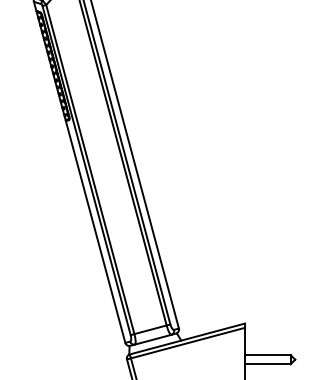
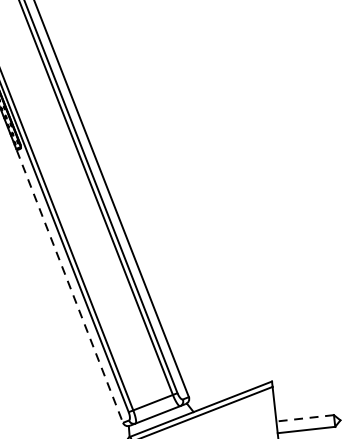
line: (95, 232) -> (69, 287), solid -> dashed
line: (267, 355) -> (304, 418), solid -> dashed

